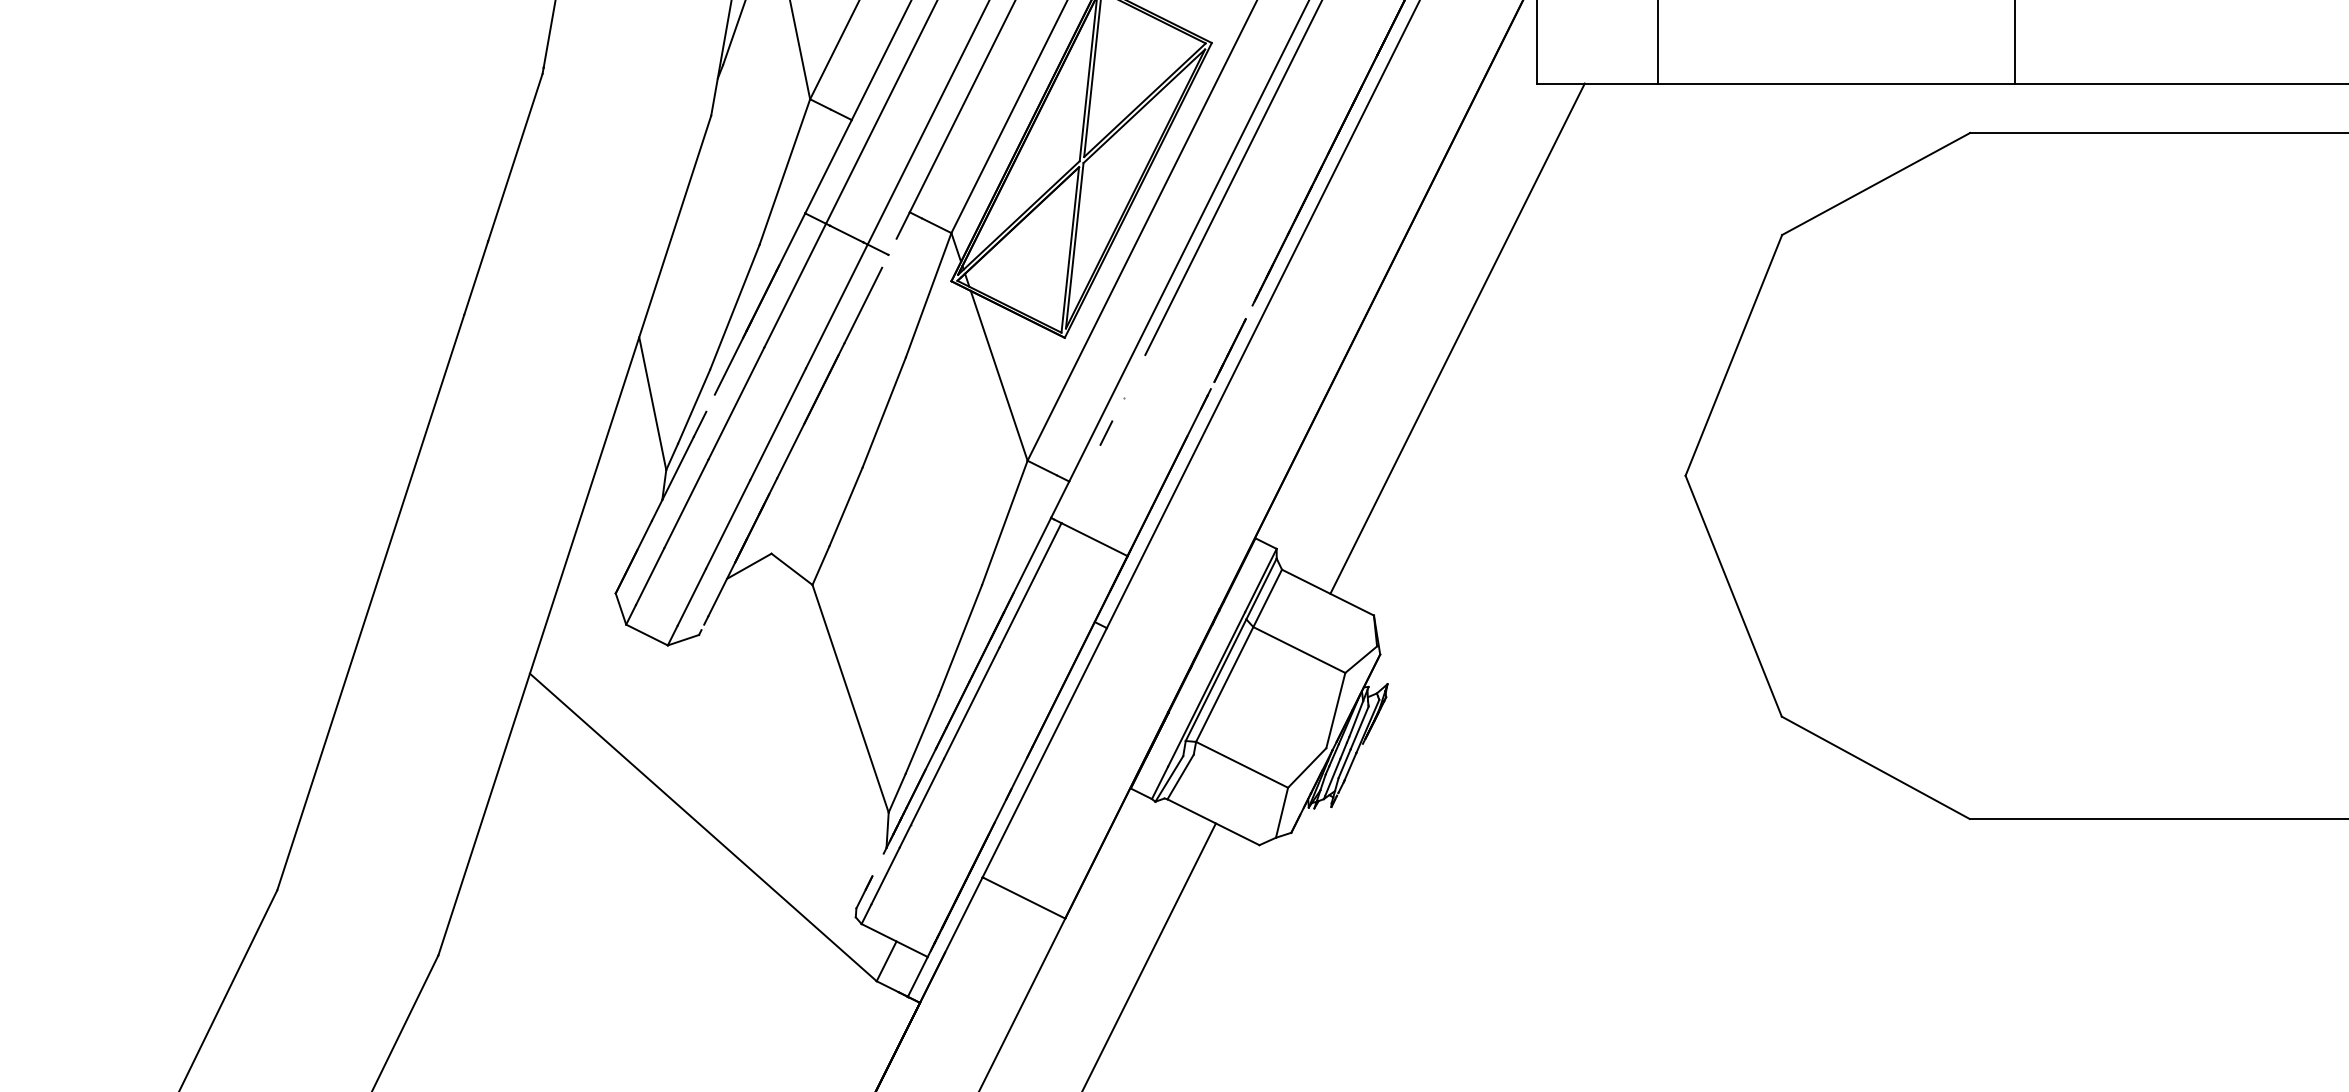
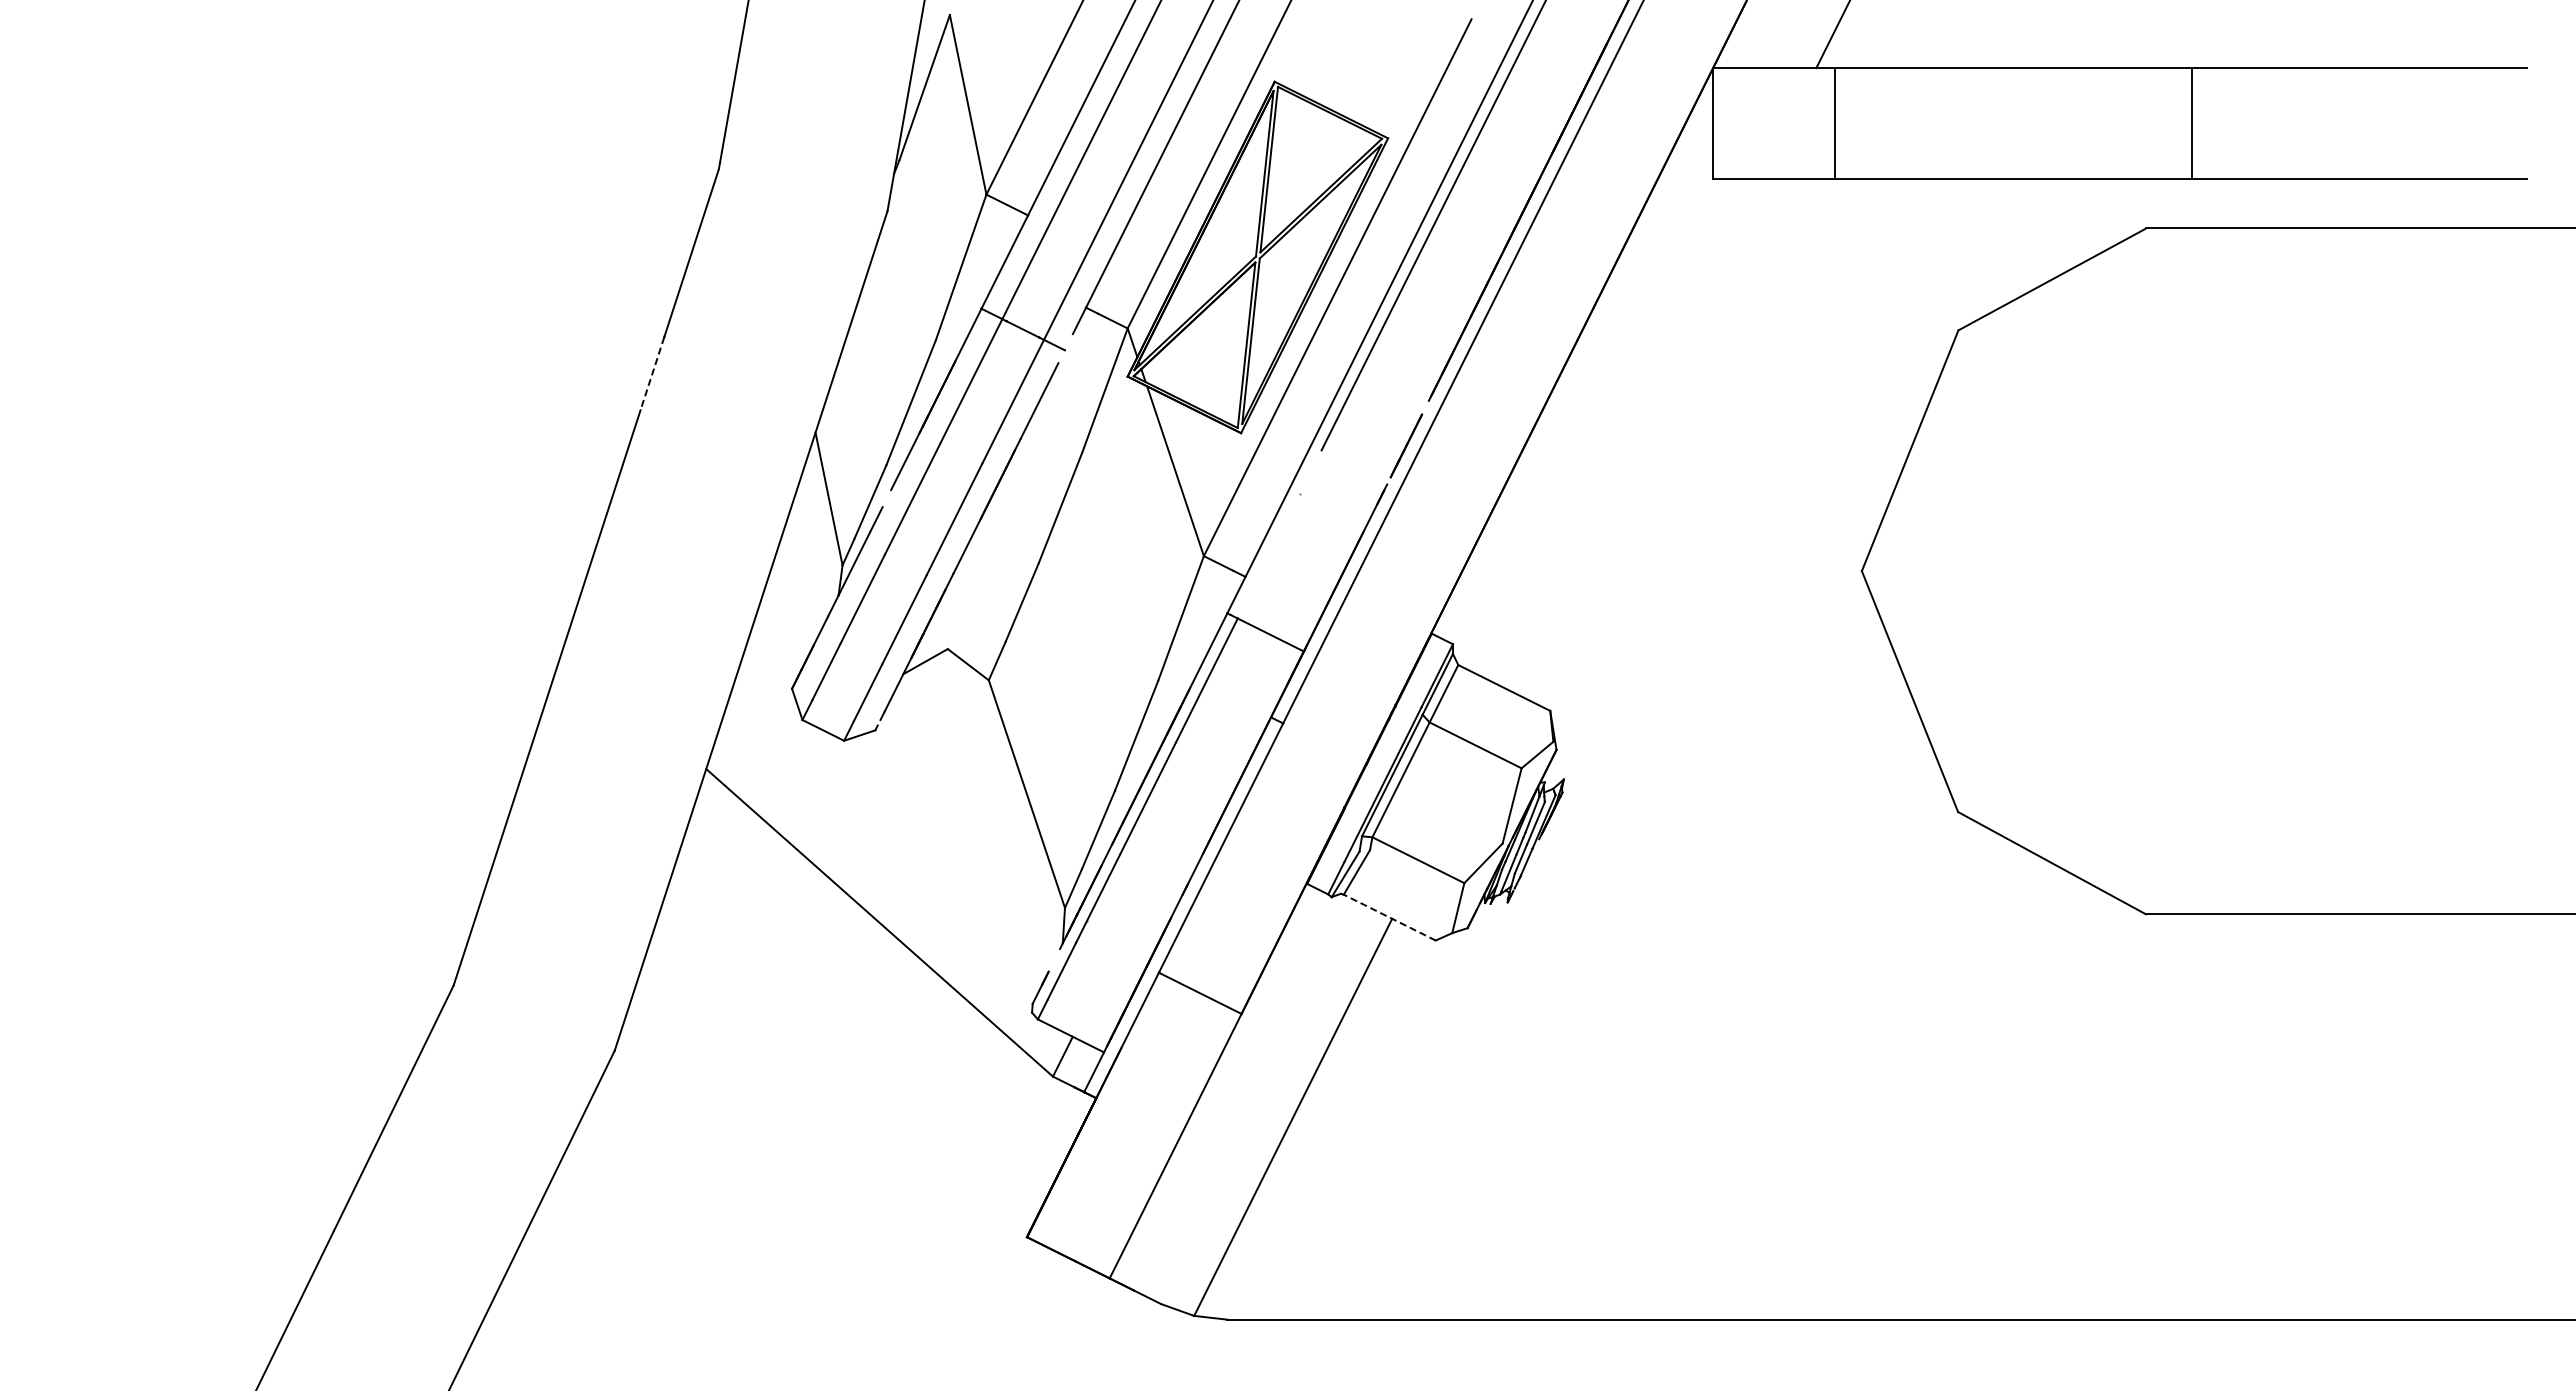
line: (476, 279) -> (652, 374), solid -> dashed
line: (1457, 338) -> (1633, 433), removed
line: (1106, 433) -> (1282, 528), removed
line: (1213, 822) -> (1389, 917), solid -> dashed

